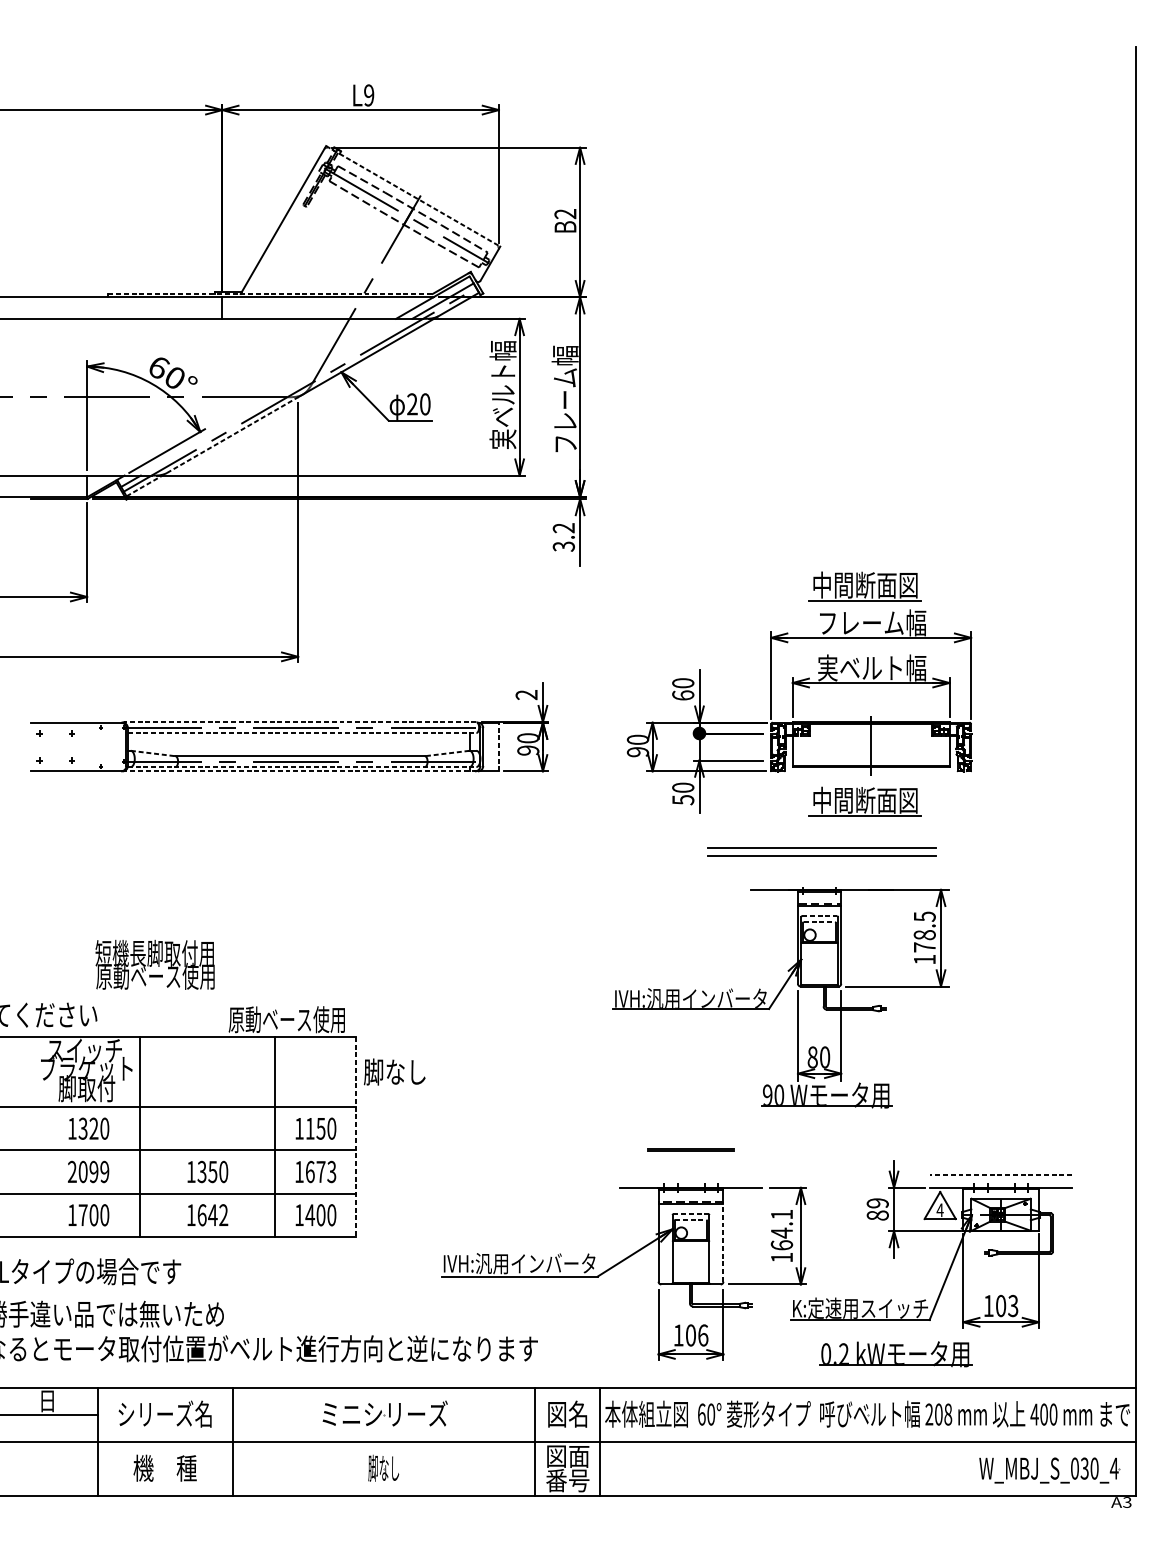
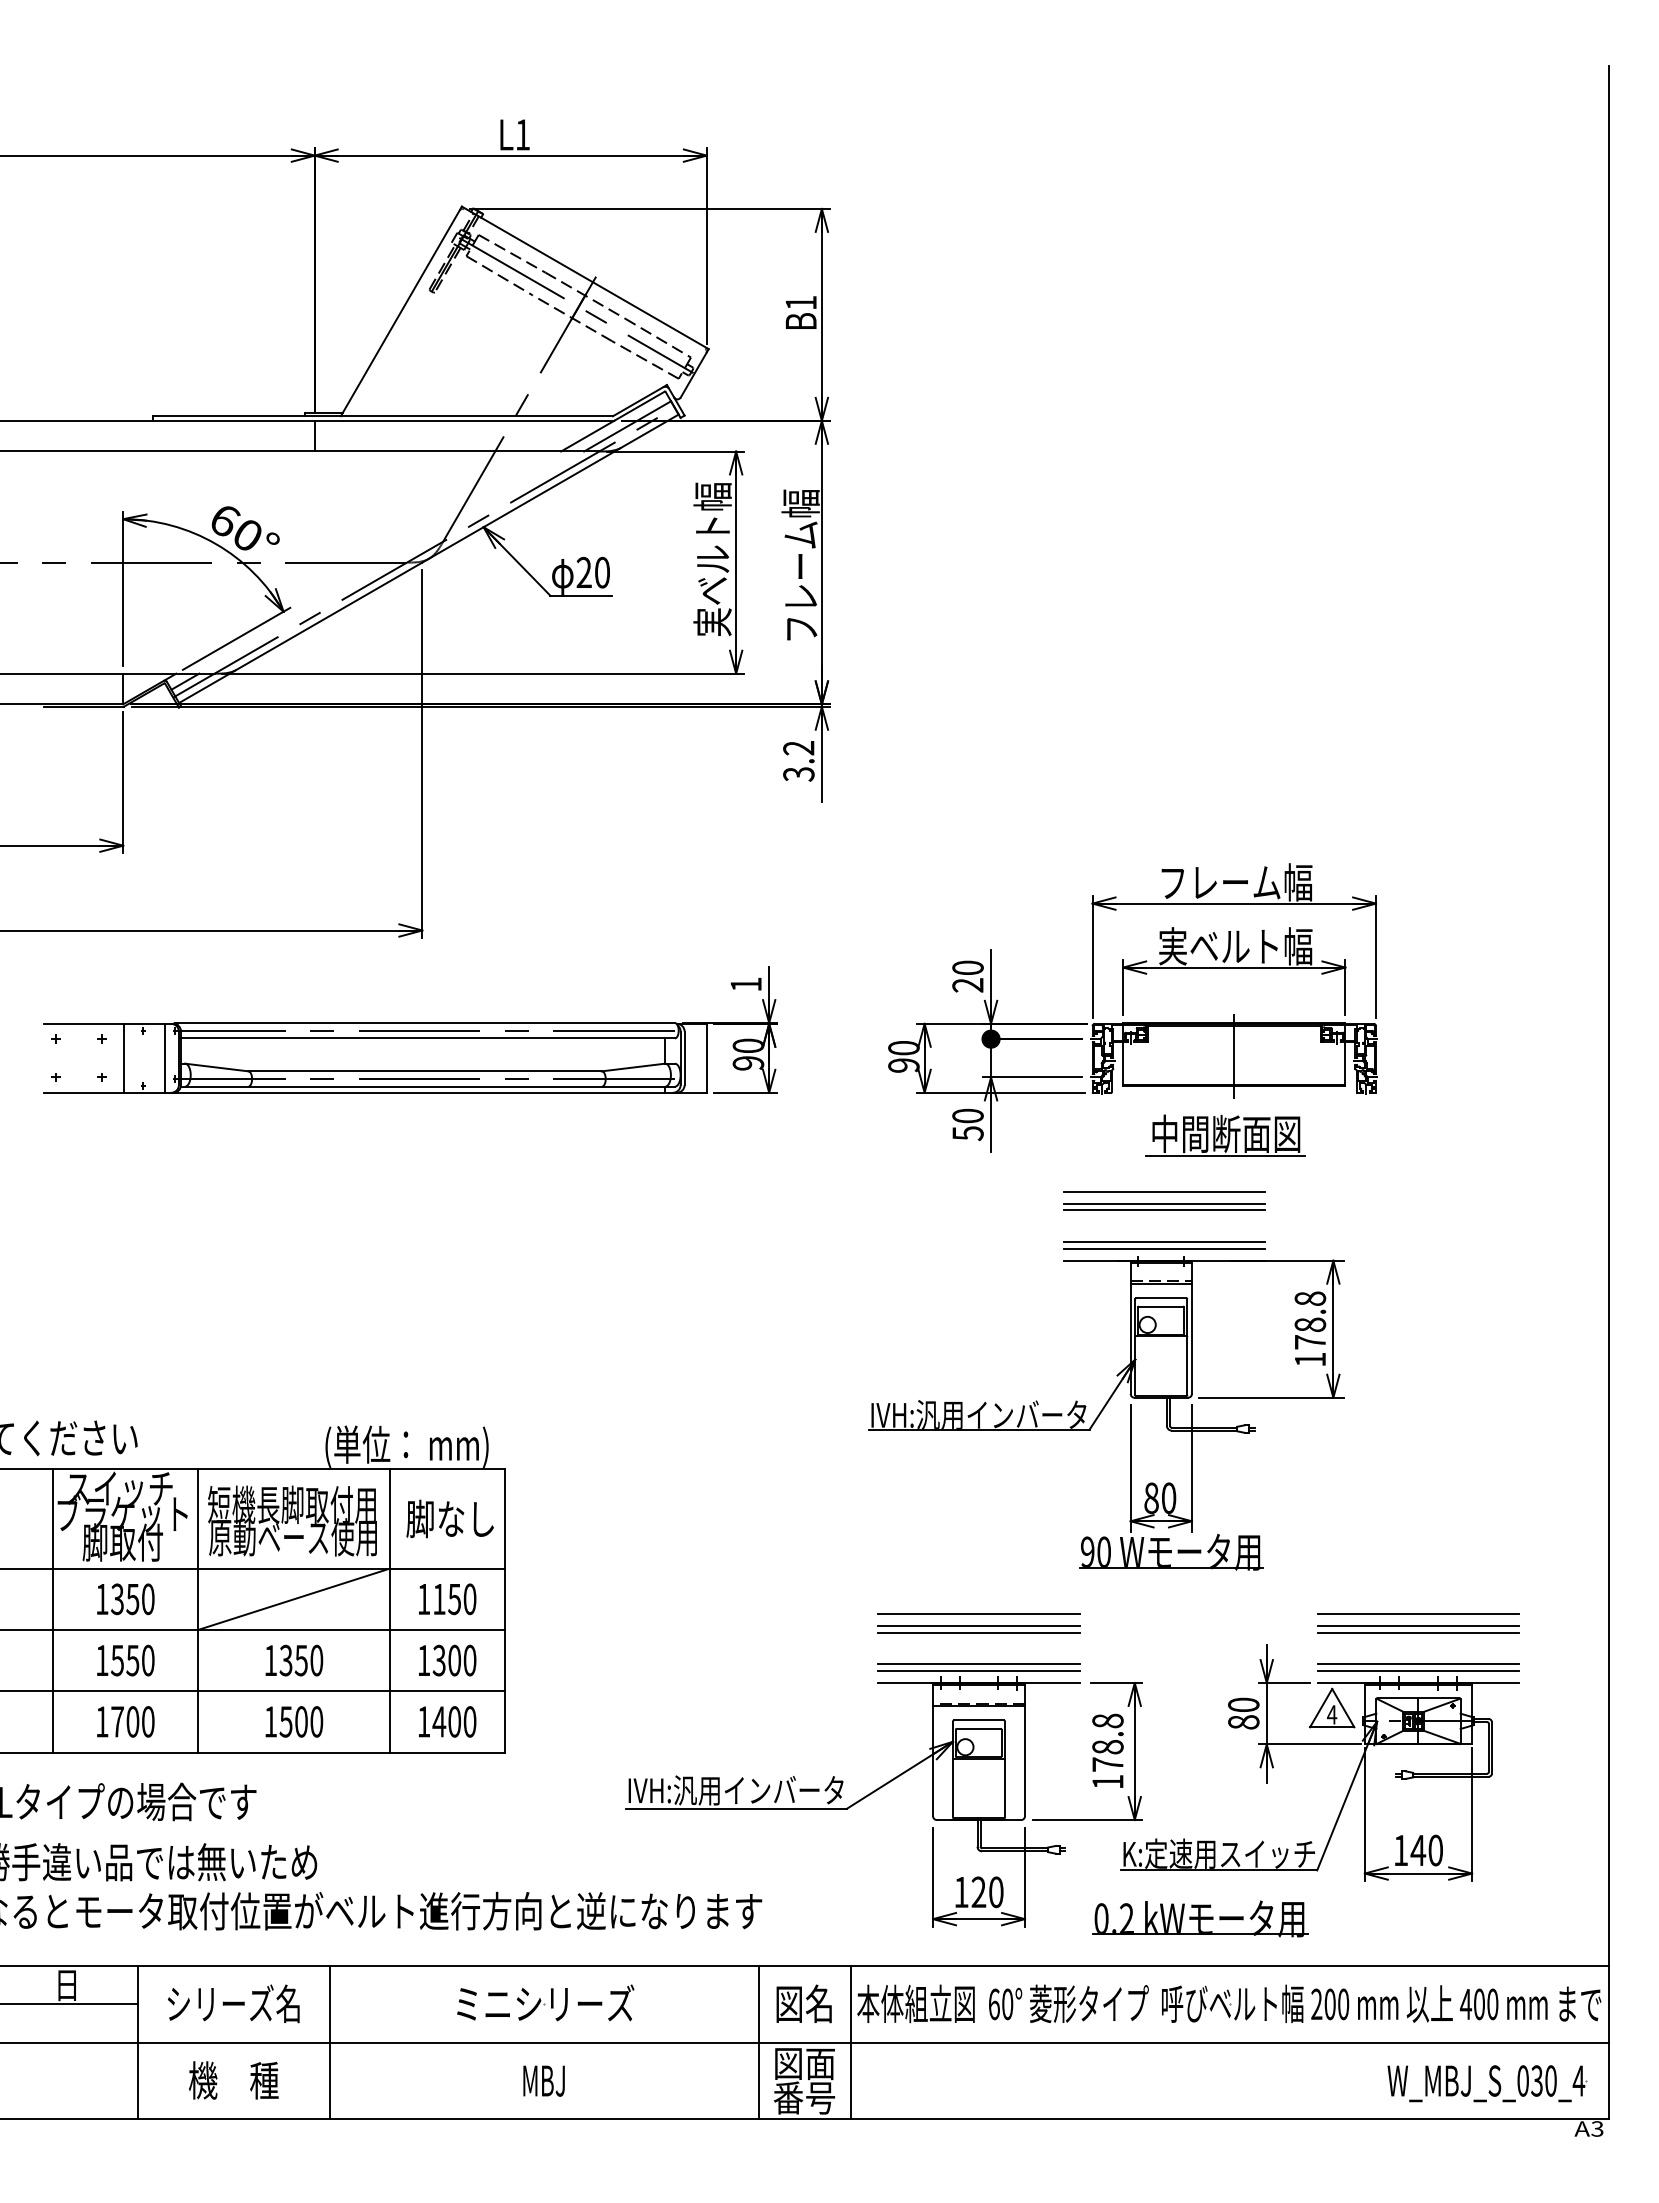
text: (368, 95) -> (522, 134), L9 -> L1
line: (413, 196) -> (585, 277), dashed -> solid
text: (565, 213) -> (800, 302), B2 -> B1
line: (270, 294) -> (383, 416), dashed -> solid
line: (212, 446) -> (301, 632), dashed -> solid
part: (864, 586) -> (1225, 830), removed
text: (526, 694) -> (745, 984), 2 -> 1
text: (682, 695) -> (967, 985), 60 -> 20
line: (300, 722) -> (425, 1023), dashed -> solid
line: (301, 733) -> (427, 1038), dashed -> solid
line: (87, 746) -> (123, 1057), added
line: (116, 746) -> (164, 1057), added
line: (498, 746) -> (706, 1057), dashed -> solid
line: (152, 753) -> (216, 1067), dashed -> solid
line: (447, 753) -> (633, 1067), dashed -> solid
line: (301, 766) -> (427, 1086), dashed -> solid
line: (300, 771) -> (425, 1092), dashed -> solid
line: (821, 841) -> (1164, 1191), added
part: (821, 851) -> (1164, 1206), size x0.62
line: (821, 876) -> (1164, 1242), added
line: (821, 881) -> (1164, 1248), added
line: (819, 916) -> (1161, 1298), dashed -> solid
text: (924, 916) -> (1310, 1298), 178.5 -> 178.8
line: (819, 922) -> (1161, 1306), dashed -> solid
text: (155, 964) -> (292, 1520), moved
text: (286, 1020) -> (405, 1446), 原動ベース使用 -> (単位： mm)
text: (394, 1071) -> (449, 1518), moved
text: (93, 1128) -> (132, 1599), 1320 -> 1350
line: (207, 1128) -> (293, 1598), added
line: (37, 1136) -> (52, 1610), added
line: (356, 1136) -> (504, 1610), dashed -> solid
line: (690, 1138) -> (978, 1613), added
line: (1001, 1139) -> (1418, 1614), added
line: (1001, 1147) -> (1418, 1626), added
part: (690, 1150) -> (978, 1629), size x1.67
line: (1001, 1152) -> (1418, 1632), added
text: (88, 1171) -> (125, 1660), 2099 -> 1550
text: (320, 1171) -> (454, 1660), 1673 -> 1300
line: (690, 1174) -> (978, 1664), added
line: (1001, 1174) -> (1418, 1664), dashed -> solid
line: (690, 1178) -> (978, 1670), added
line: (1001, 1178) -> (1418, 1670), added
text: (877, 1202) -> (1243, 1704), 89 -> 80
text: (212, 1214) -> (301, 1721), 1642 -> 1500
line: (691, 1214) -> (979, 1720), dashed -> solid
line: (691, 1219) -> (979, 1728), dashed -> solid
text: (781, 1229) -> (1107, 1742), 164.1 -> 178.8
line: (723, 1241) -> (1025, 1759), dashed -> solid
text: (1006, 1305) -> (1426, 1850), 103 -> 140
text: (696, 1335) -> (987, 1892), 106 -> 120
part: (895, 1353) -> (1200, 1918), moved
text: (948, 1414) -> (1343, 2004), 208 -> 200
text: (383, 1468) -> (543, 2080), 脚なし -> MBJ

